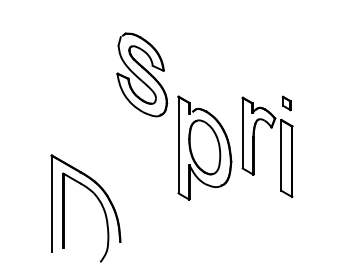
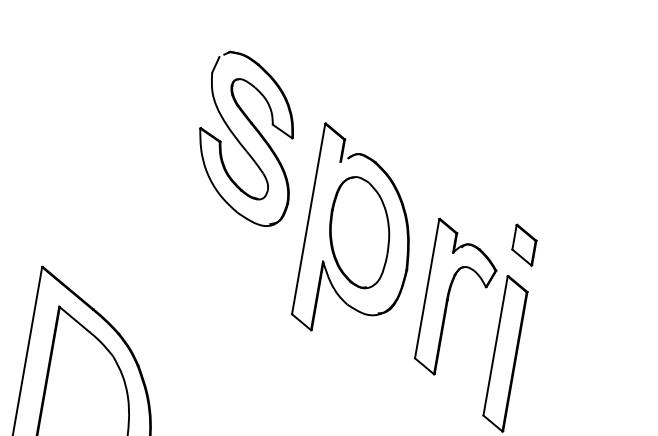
part: (286, 103) -> (523, 245), size x1.43
part: (204, 147) -> (359, 232), moved

